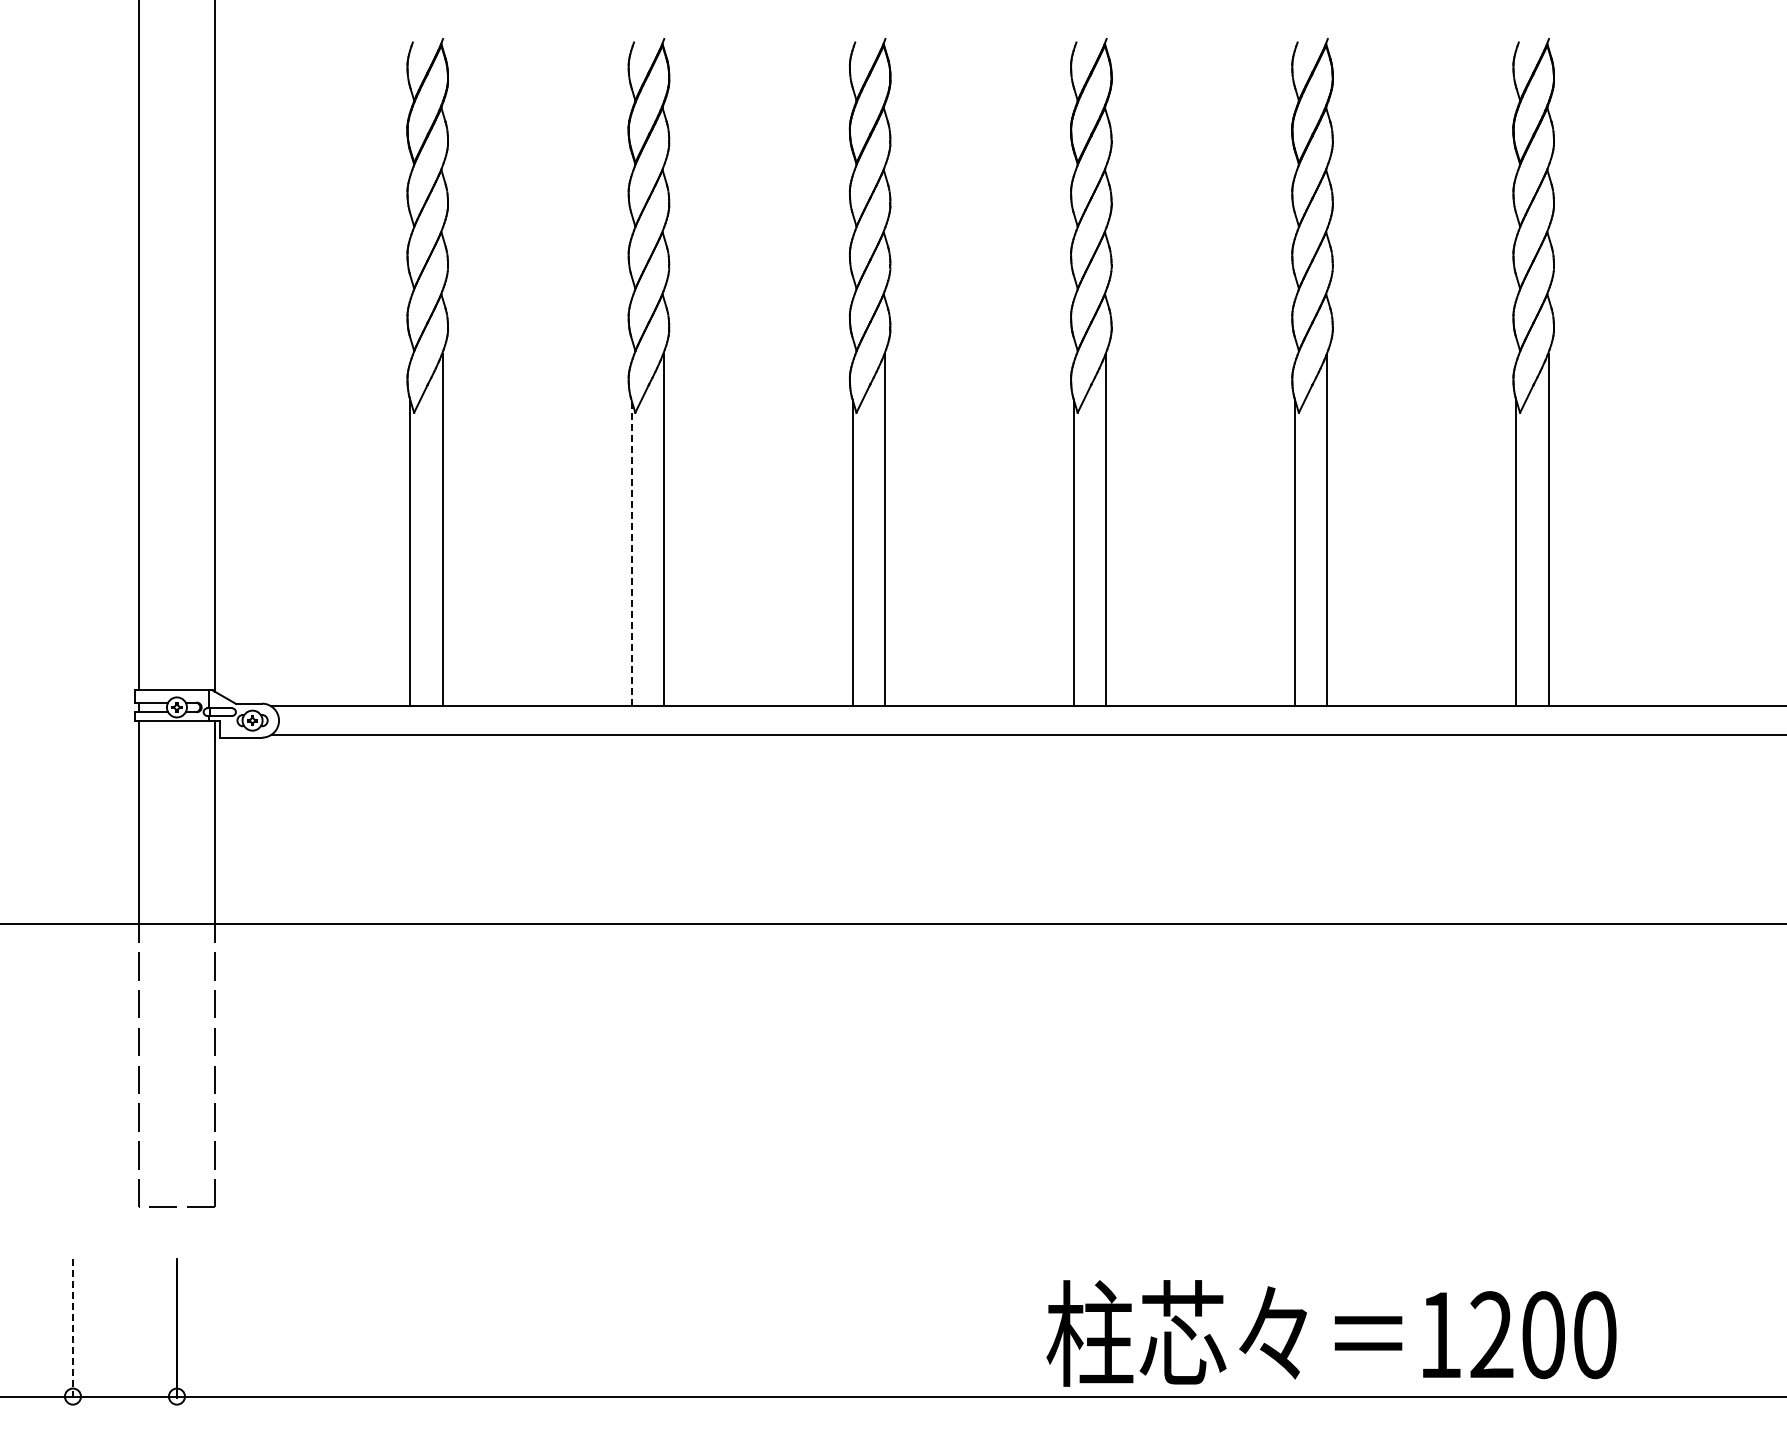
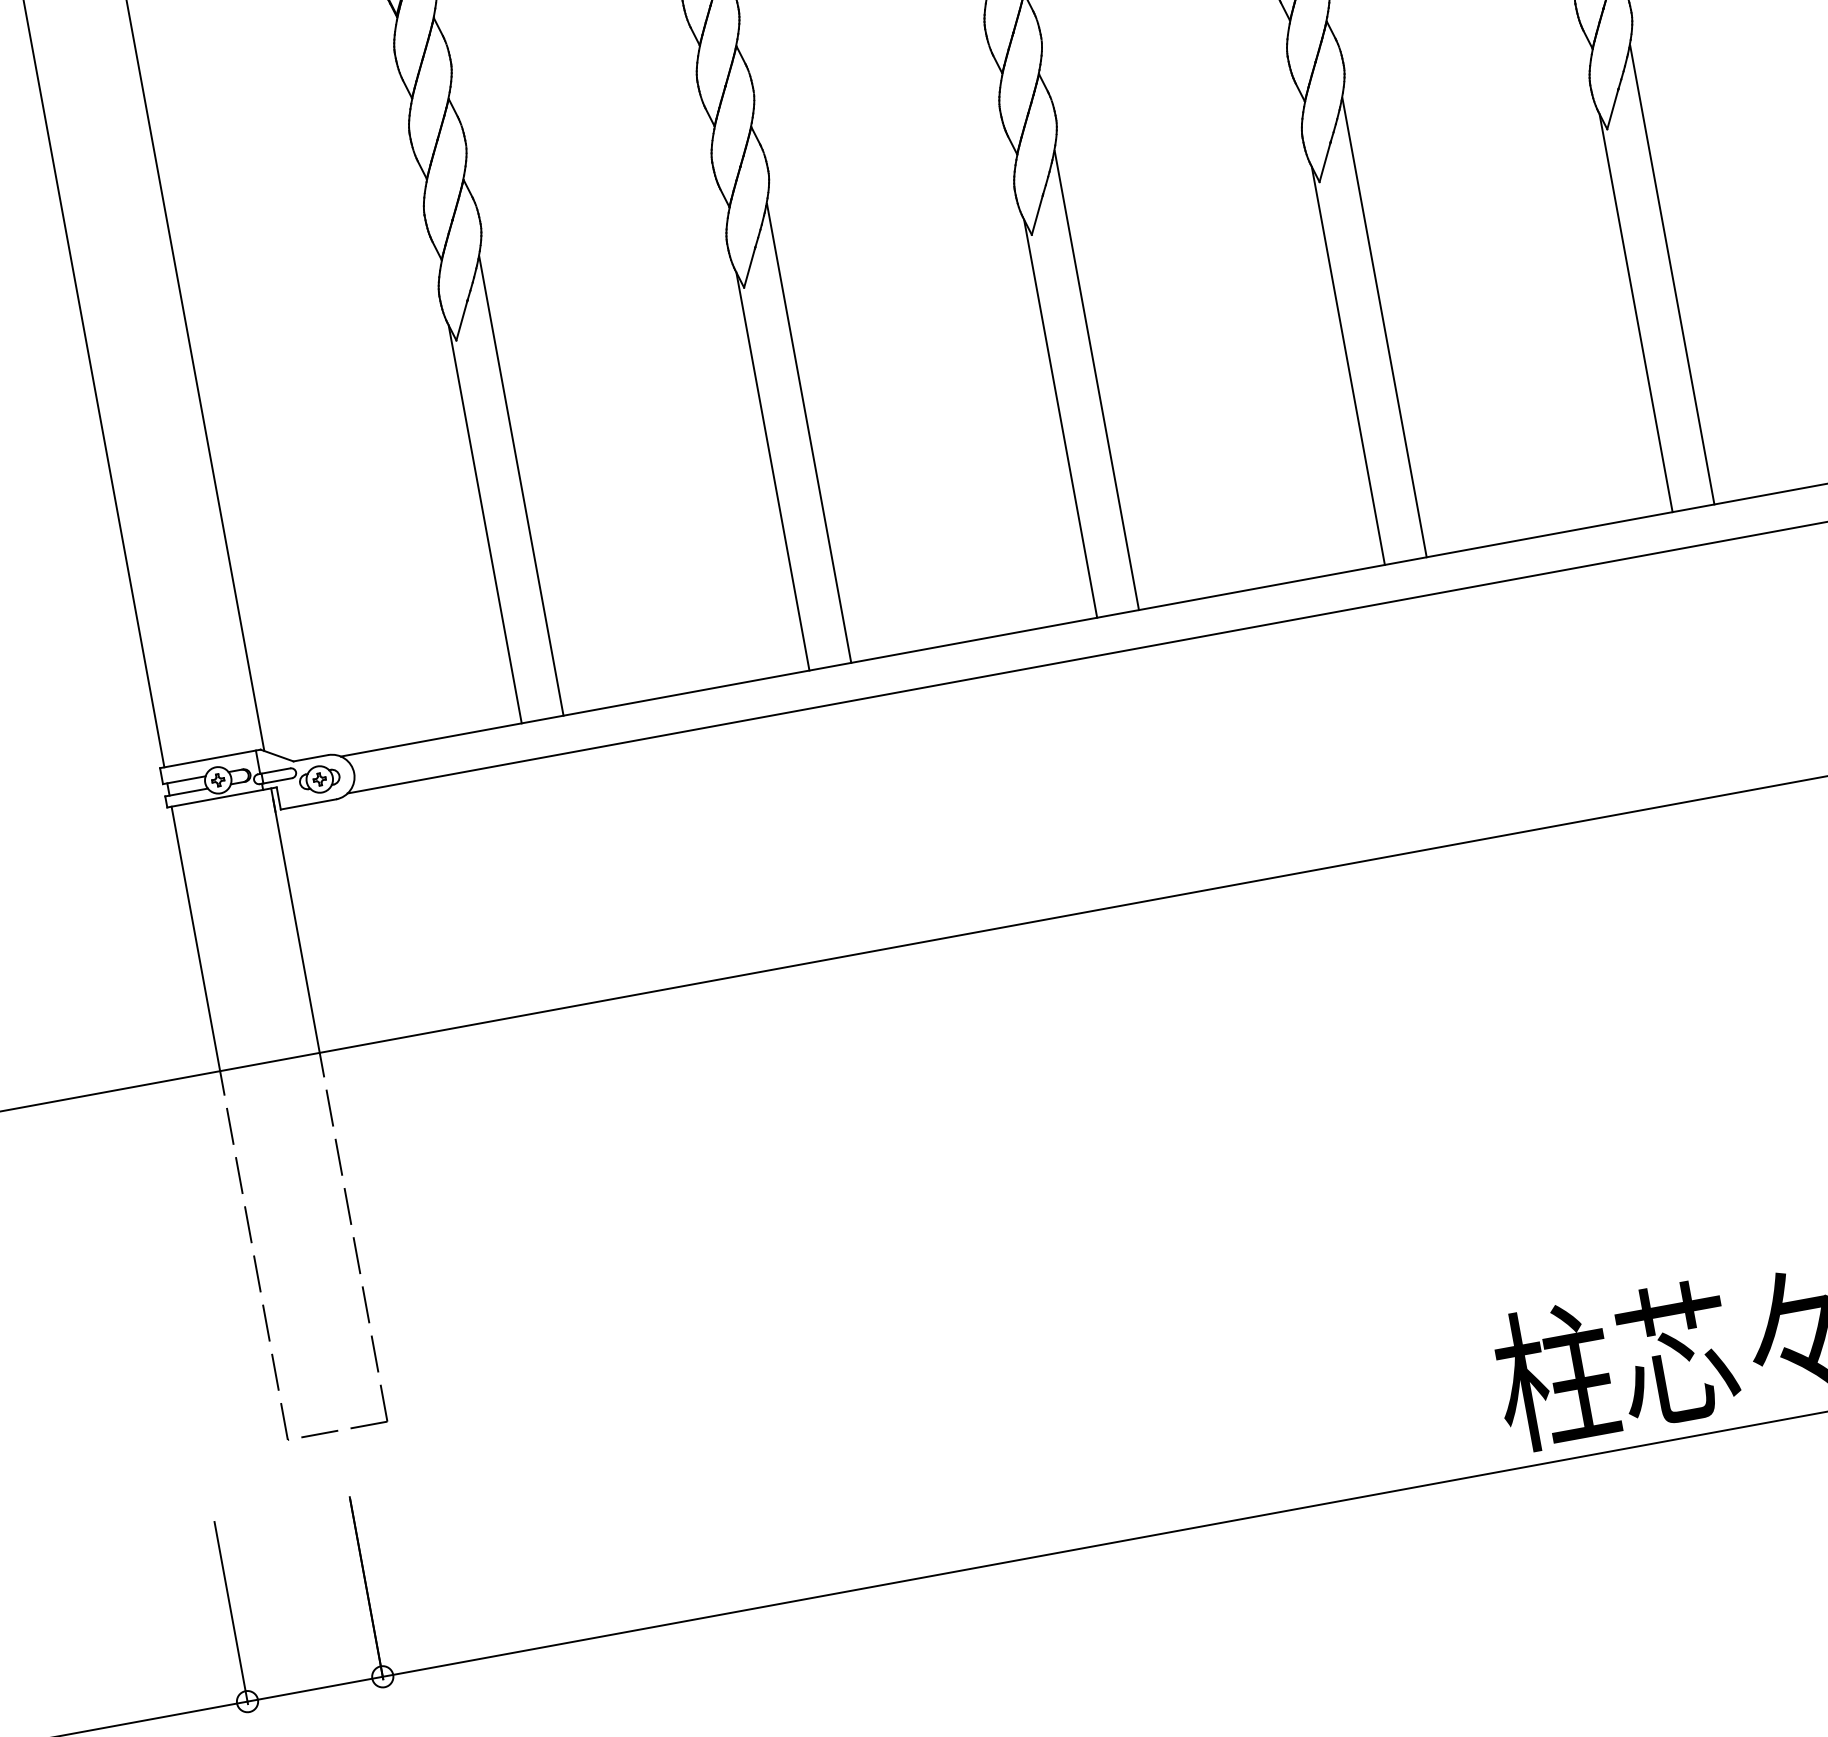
line: (631, 552) -> (772, 470), dashed -> solid
line: (72, 1328) -> (230, 1613), dashed -> solid

